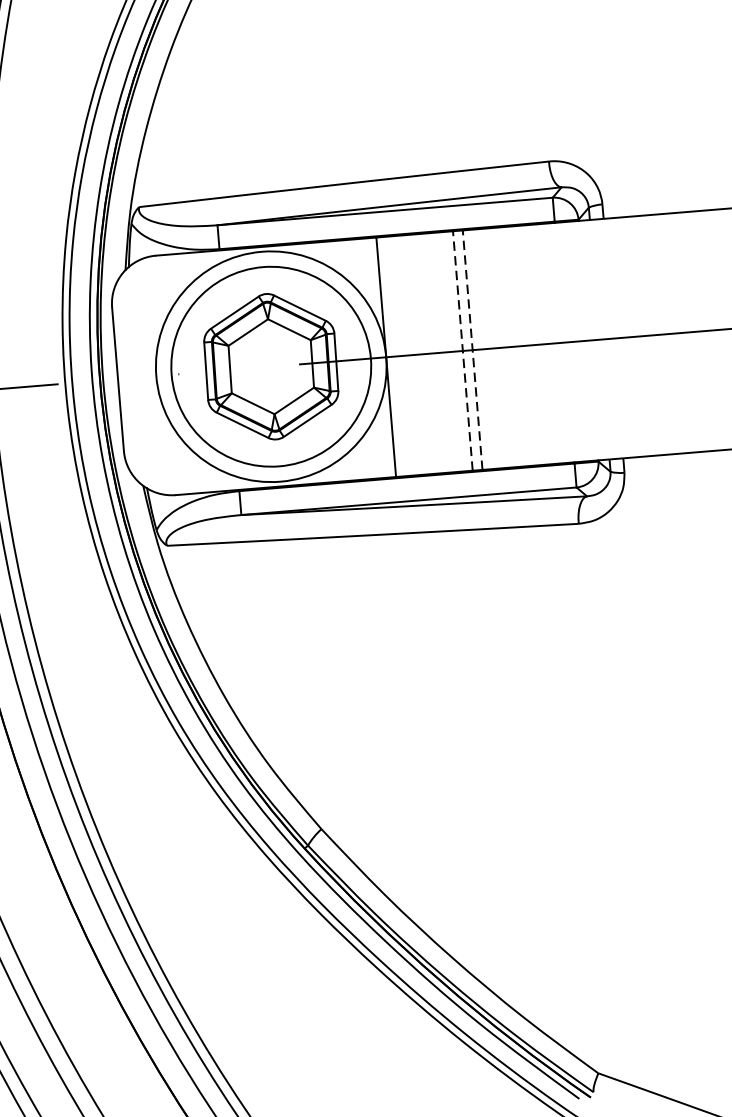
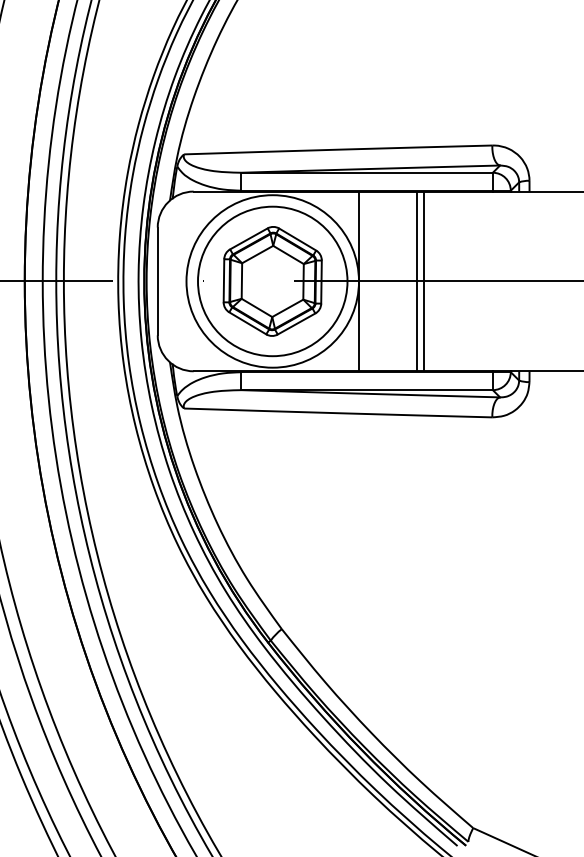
line: (472, 350) -> (423, 281), dashed -> solid
line: (462, 351) -> (416, 281), dashed -> solid

